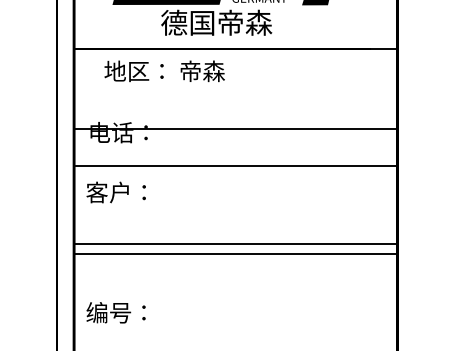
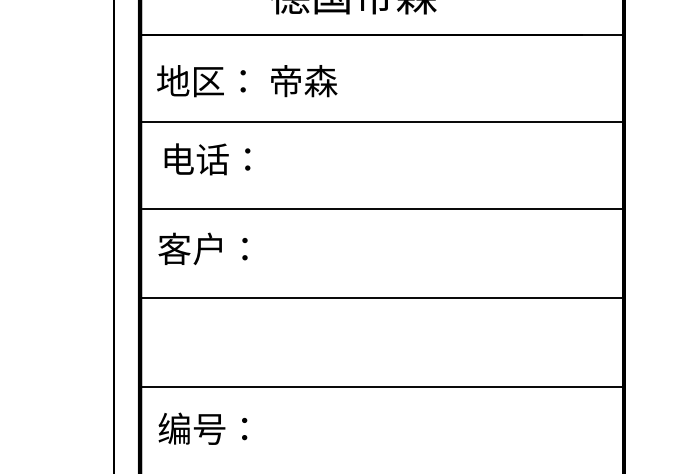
text: (164, 71) -> (246, 81), moved
line: (235, 128) -> (381, 121), moved
line: (235, 244) -> (381, 298), moved
line: (235, 253) -> (381, 386), moved

